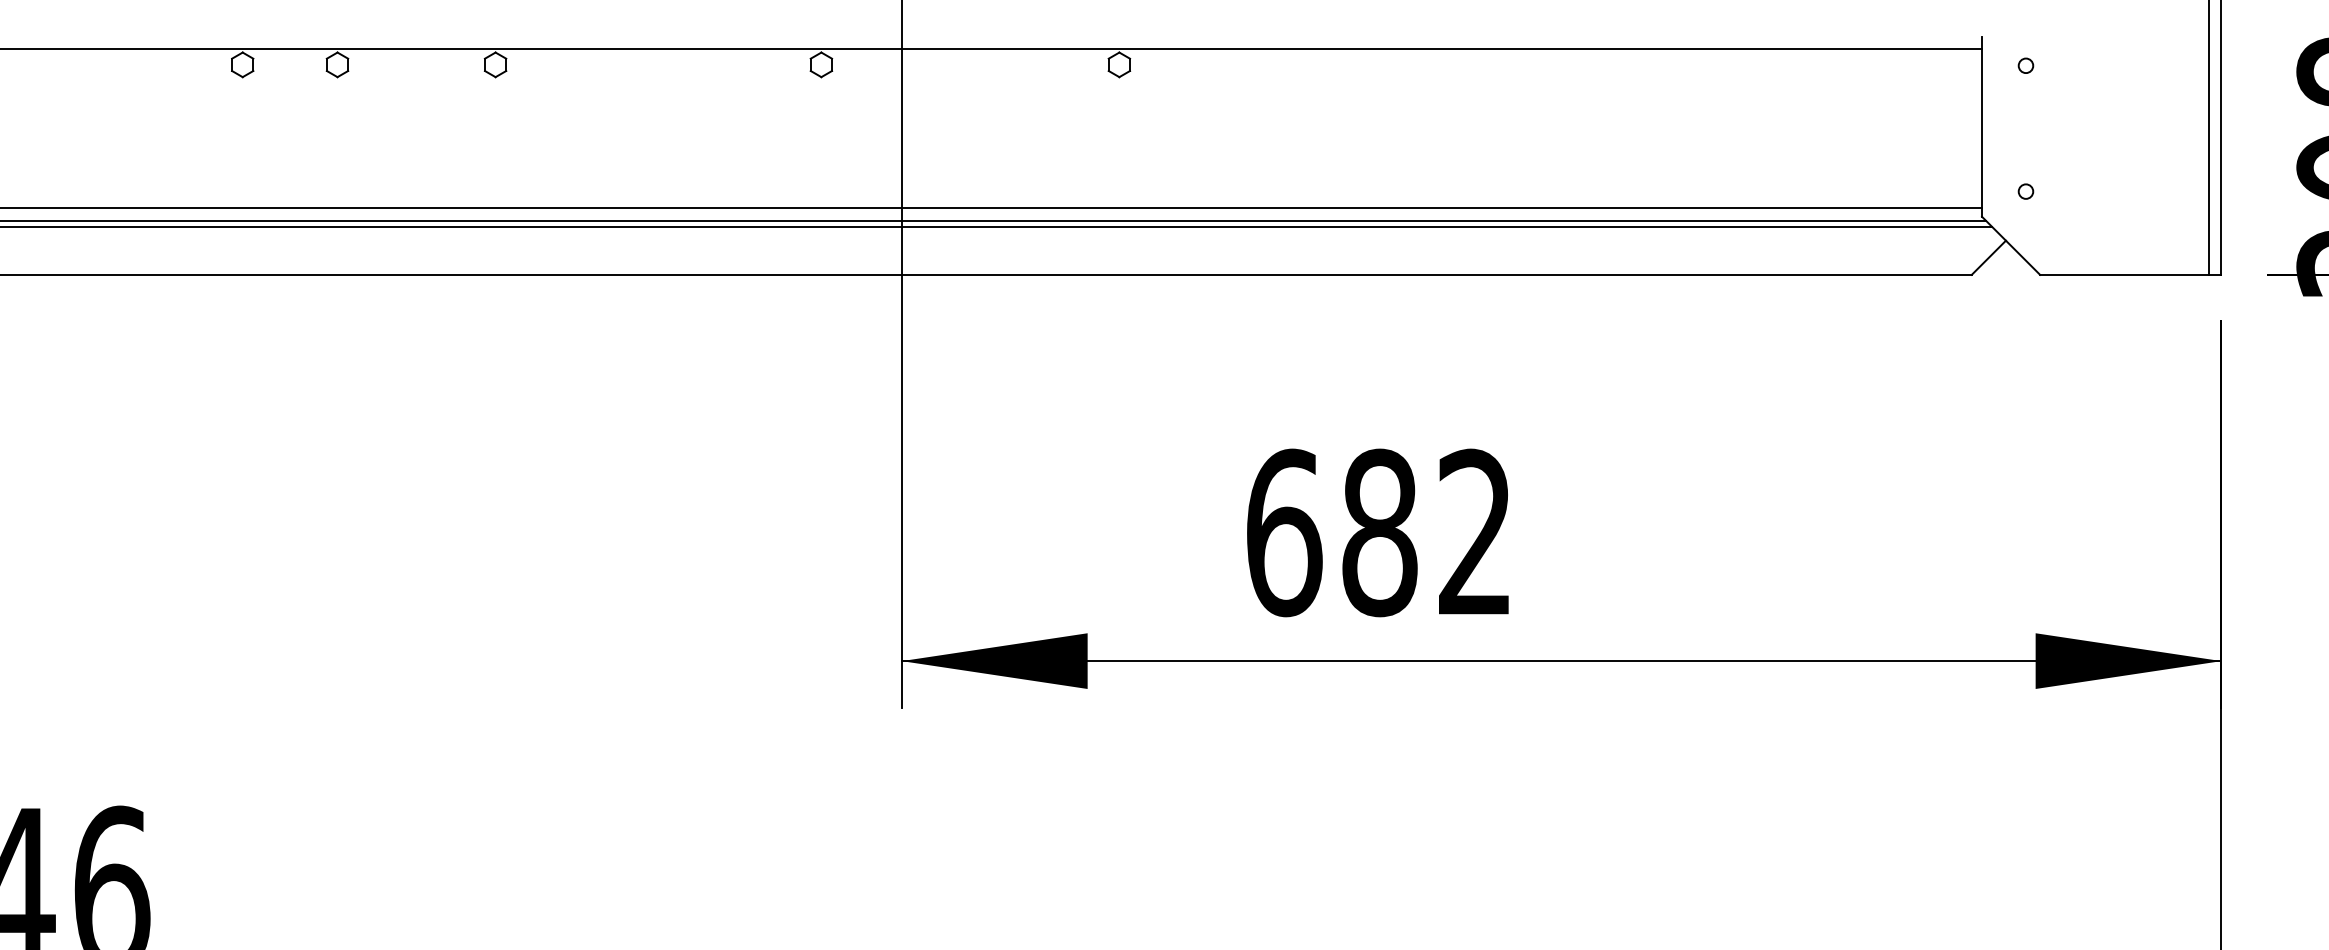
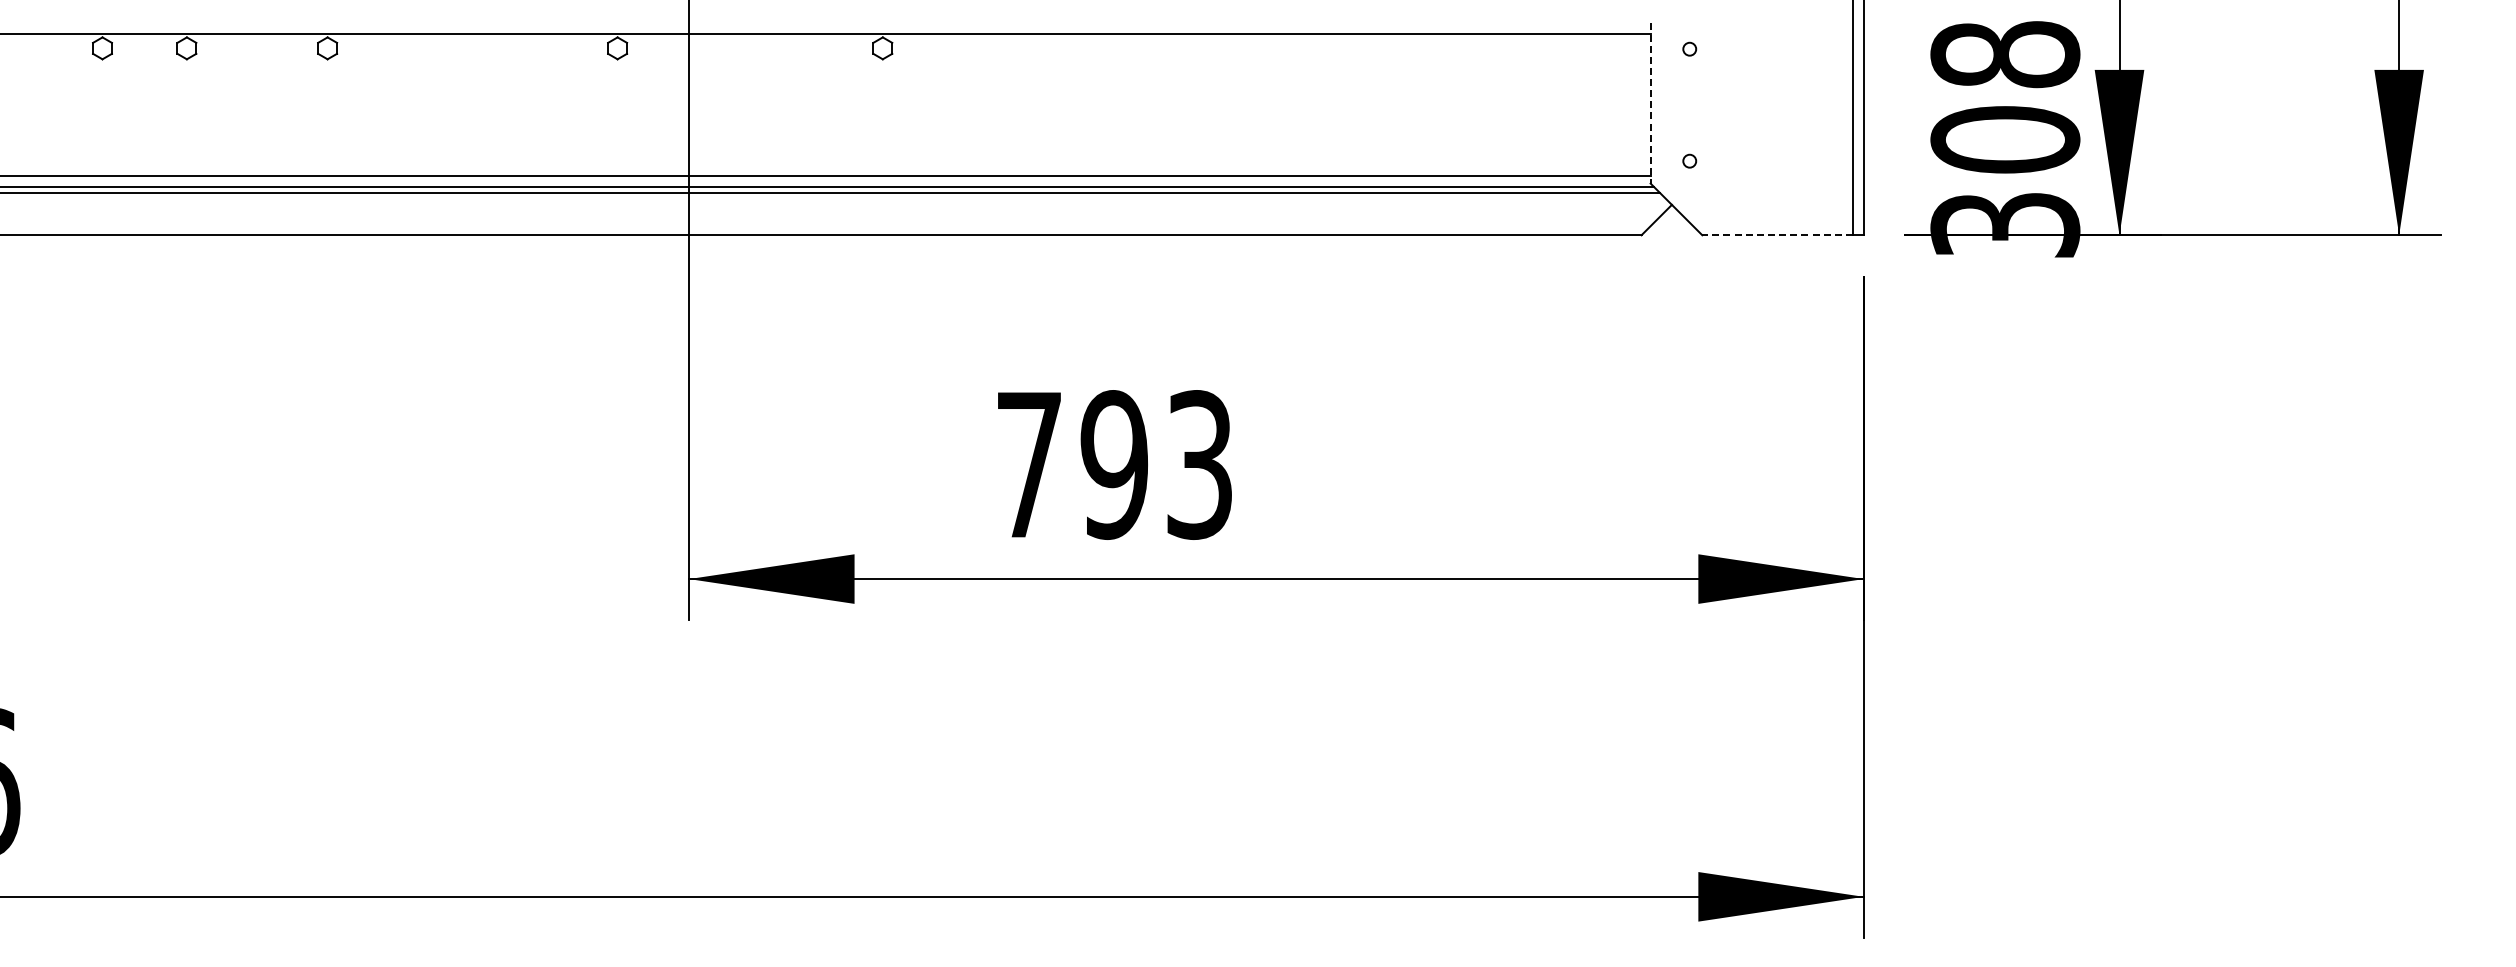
line: (1981, 126) -> (1650, 103), solid -> dashed
line: (2124, 275) -> (1777, 235), solid -> dashed
text: (1378, 532) -> (1113, 464), 682 -> 793

